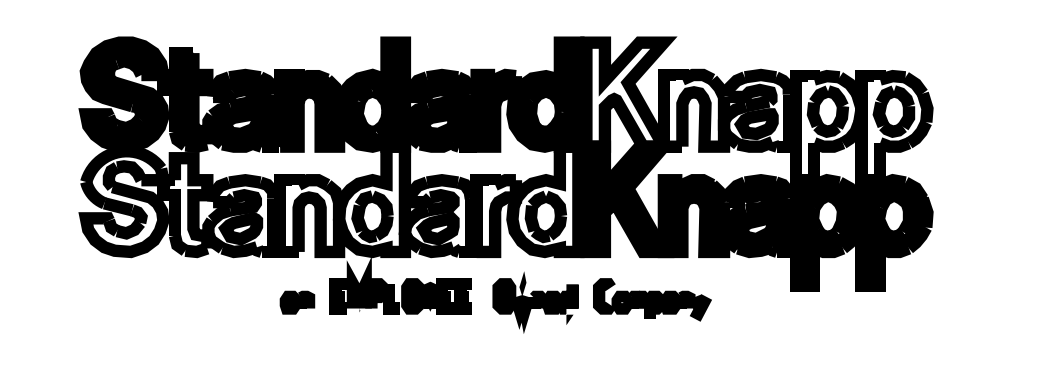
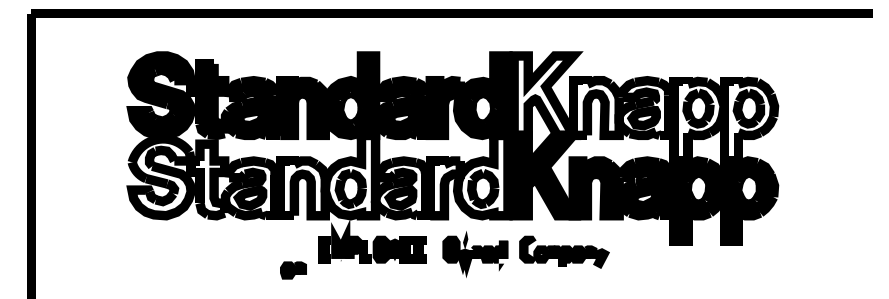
part: (297, 302) -> (293, 270), moved

